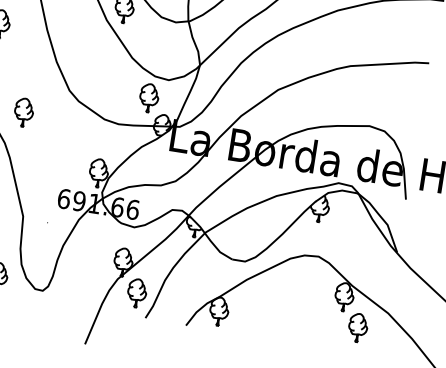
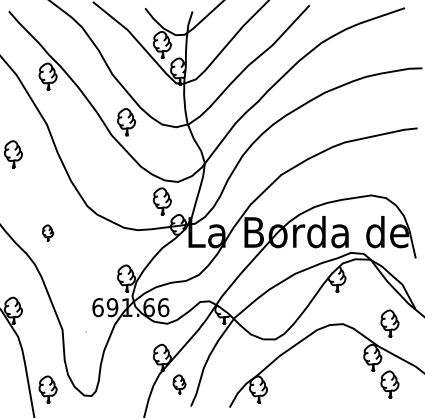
part: (23, 112) -> (47, 233), size x0.6
part: (367, 263) -> (389, 323), added
part: (137, 293) -> (179, 384), size x0.7

